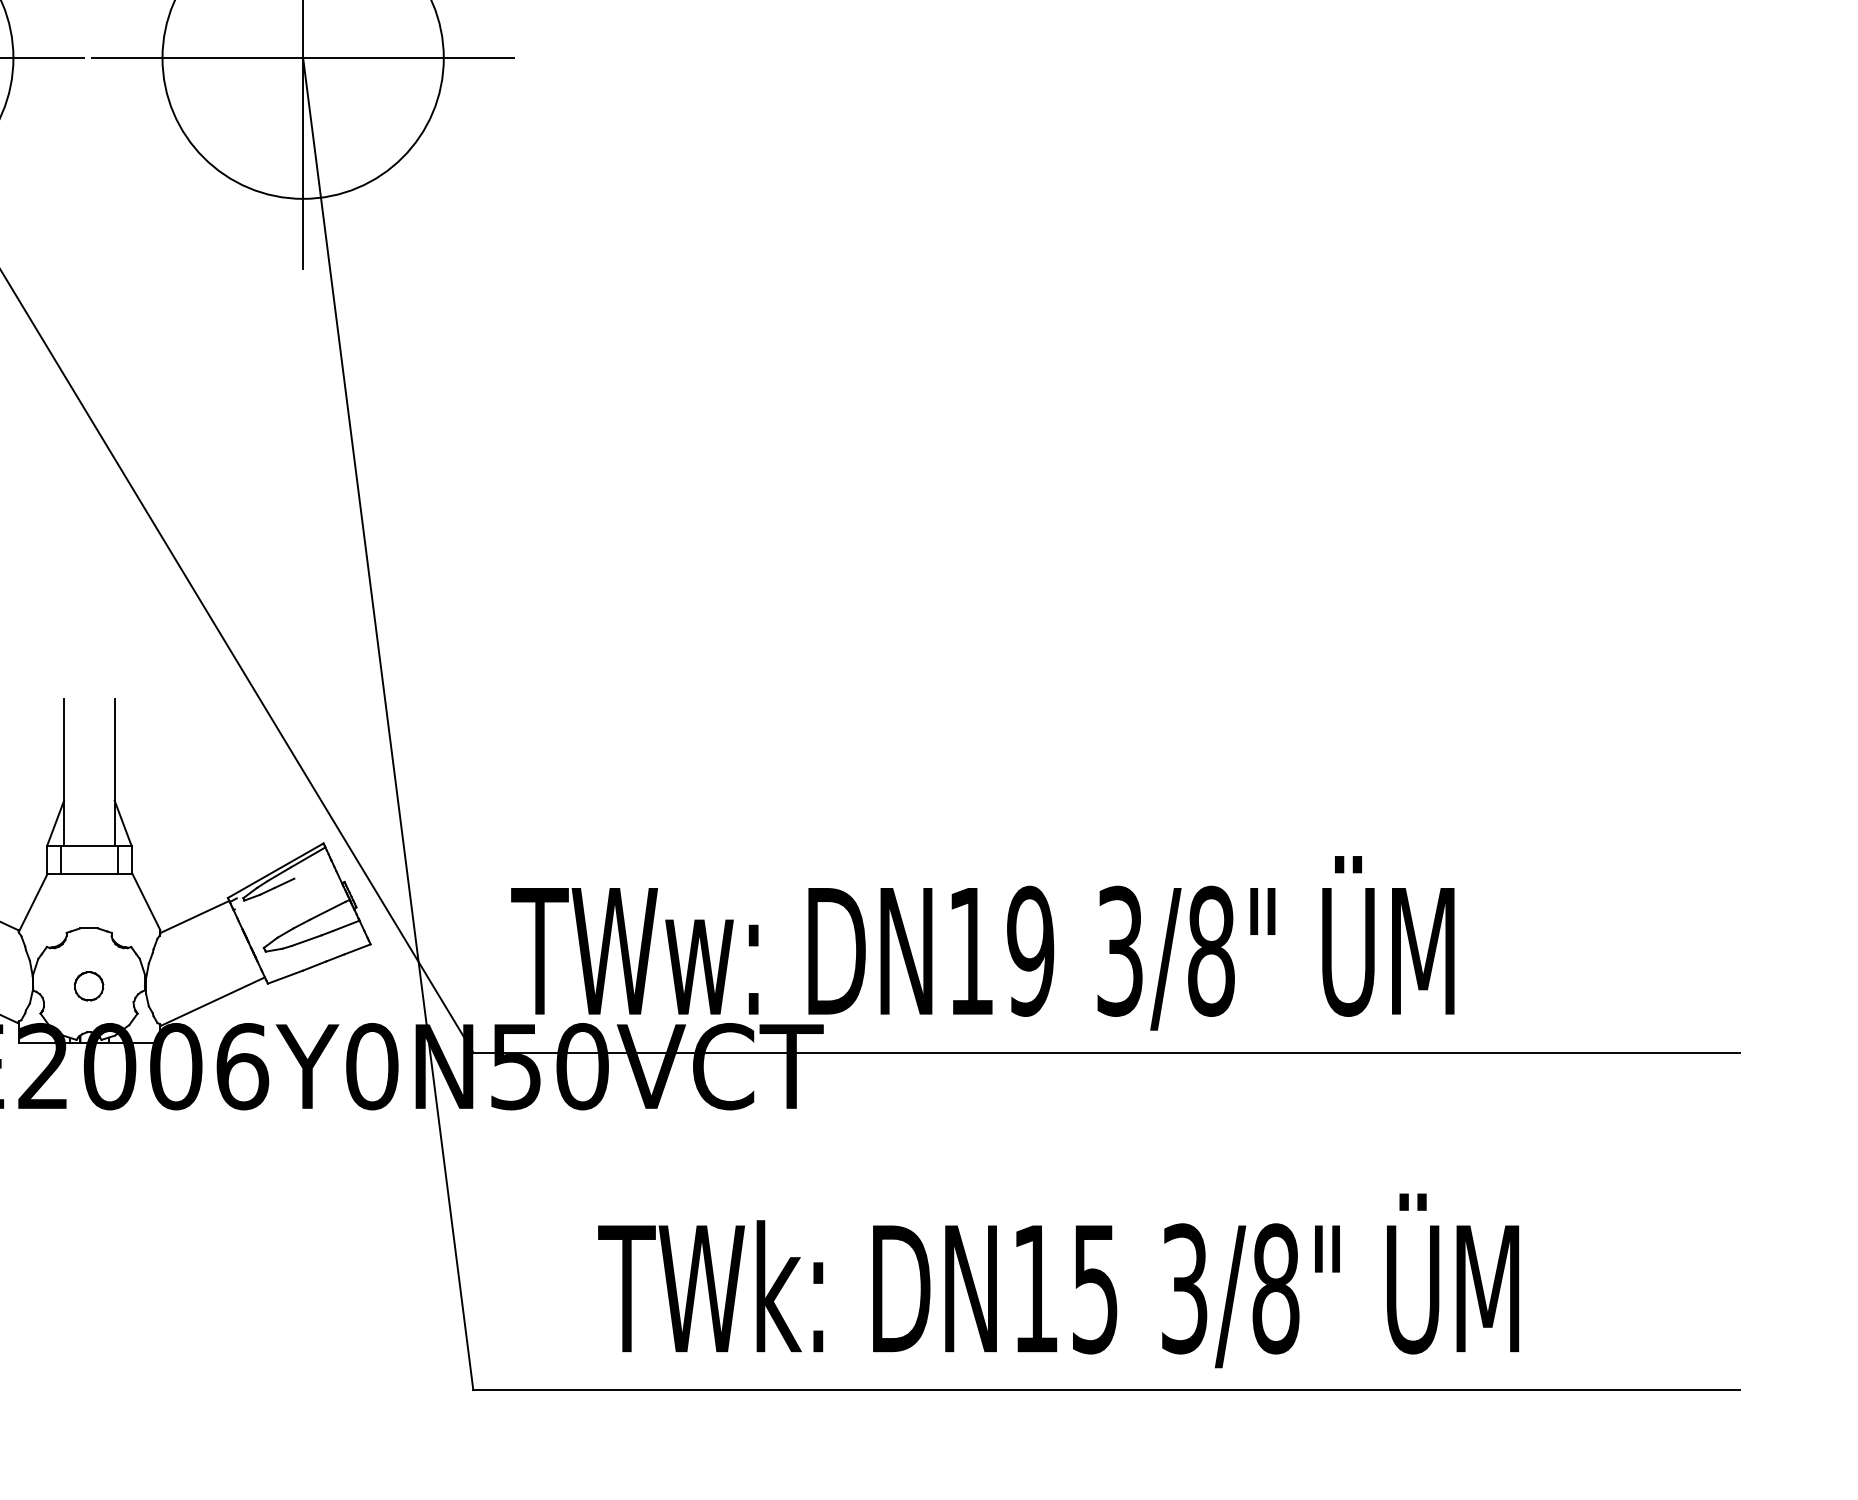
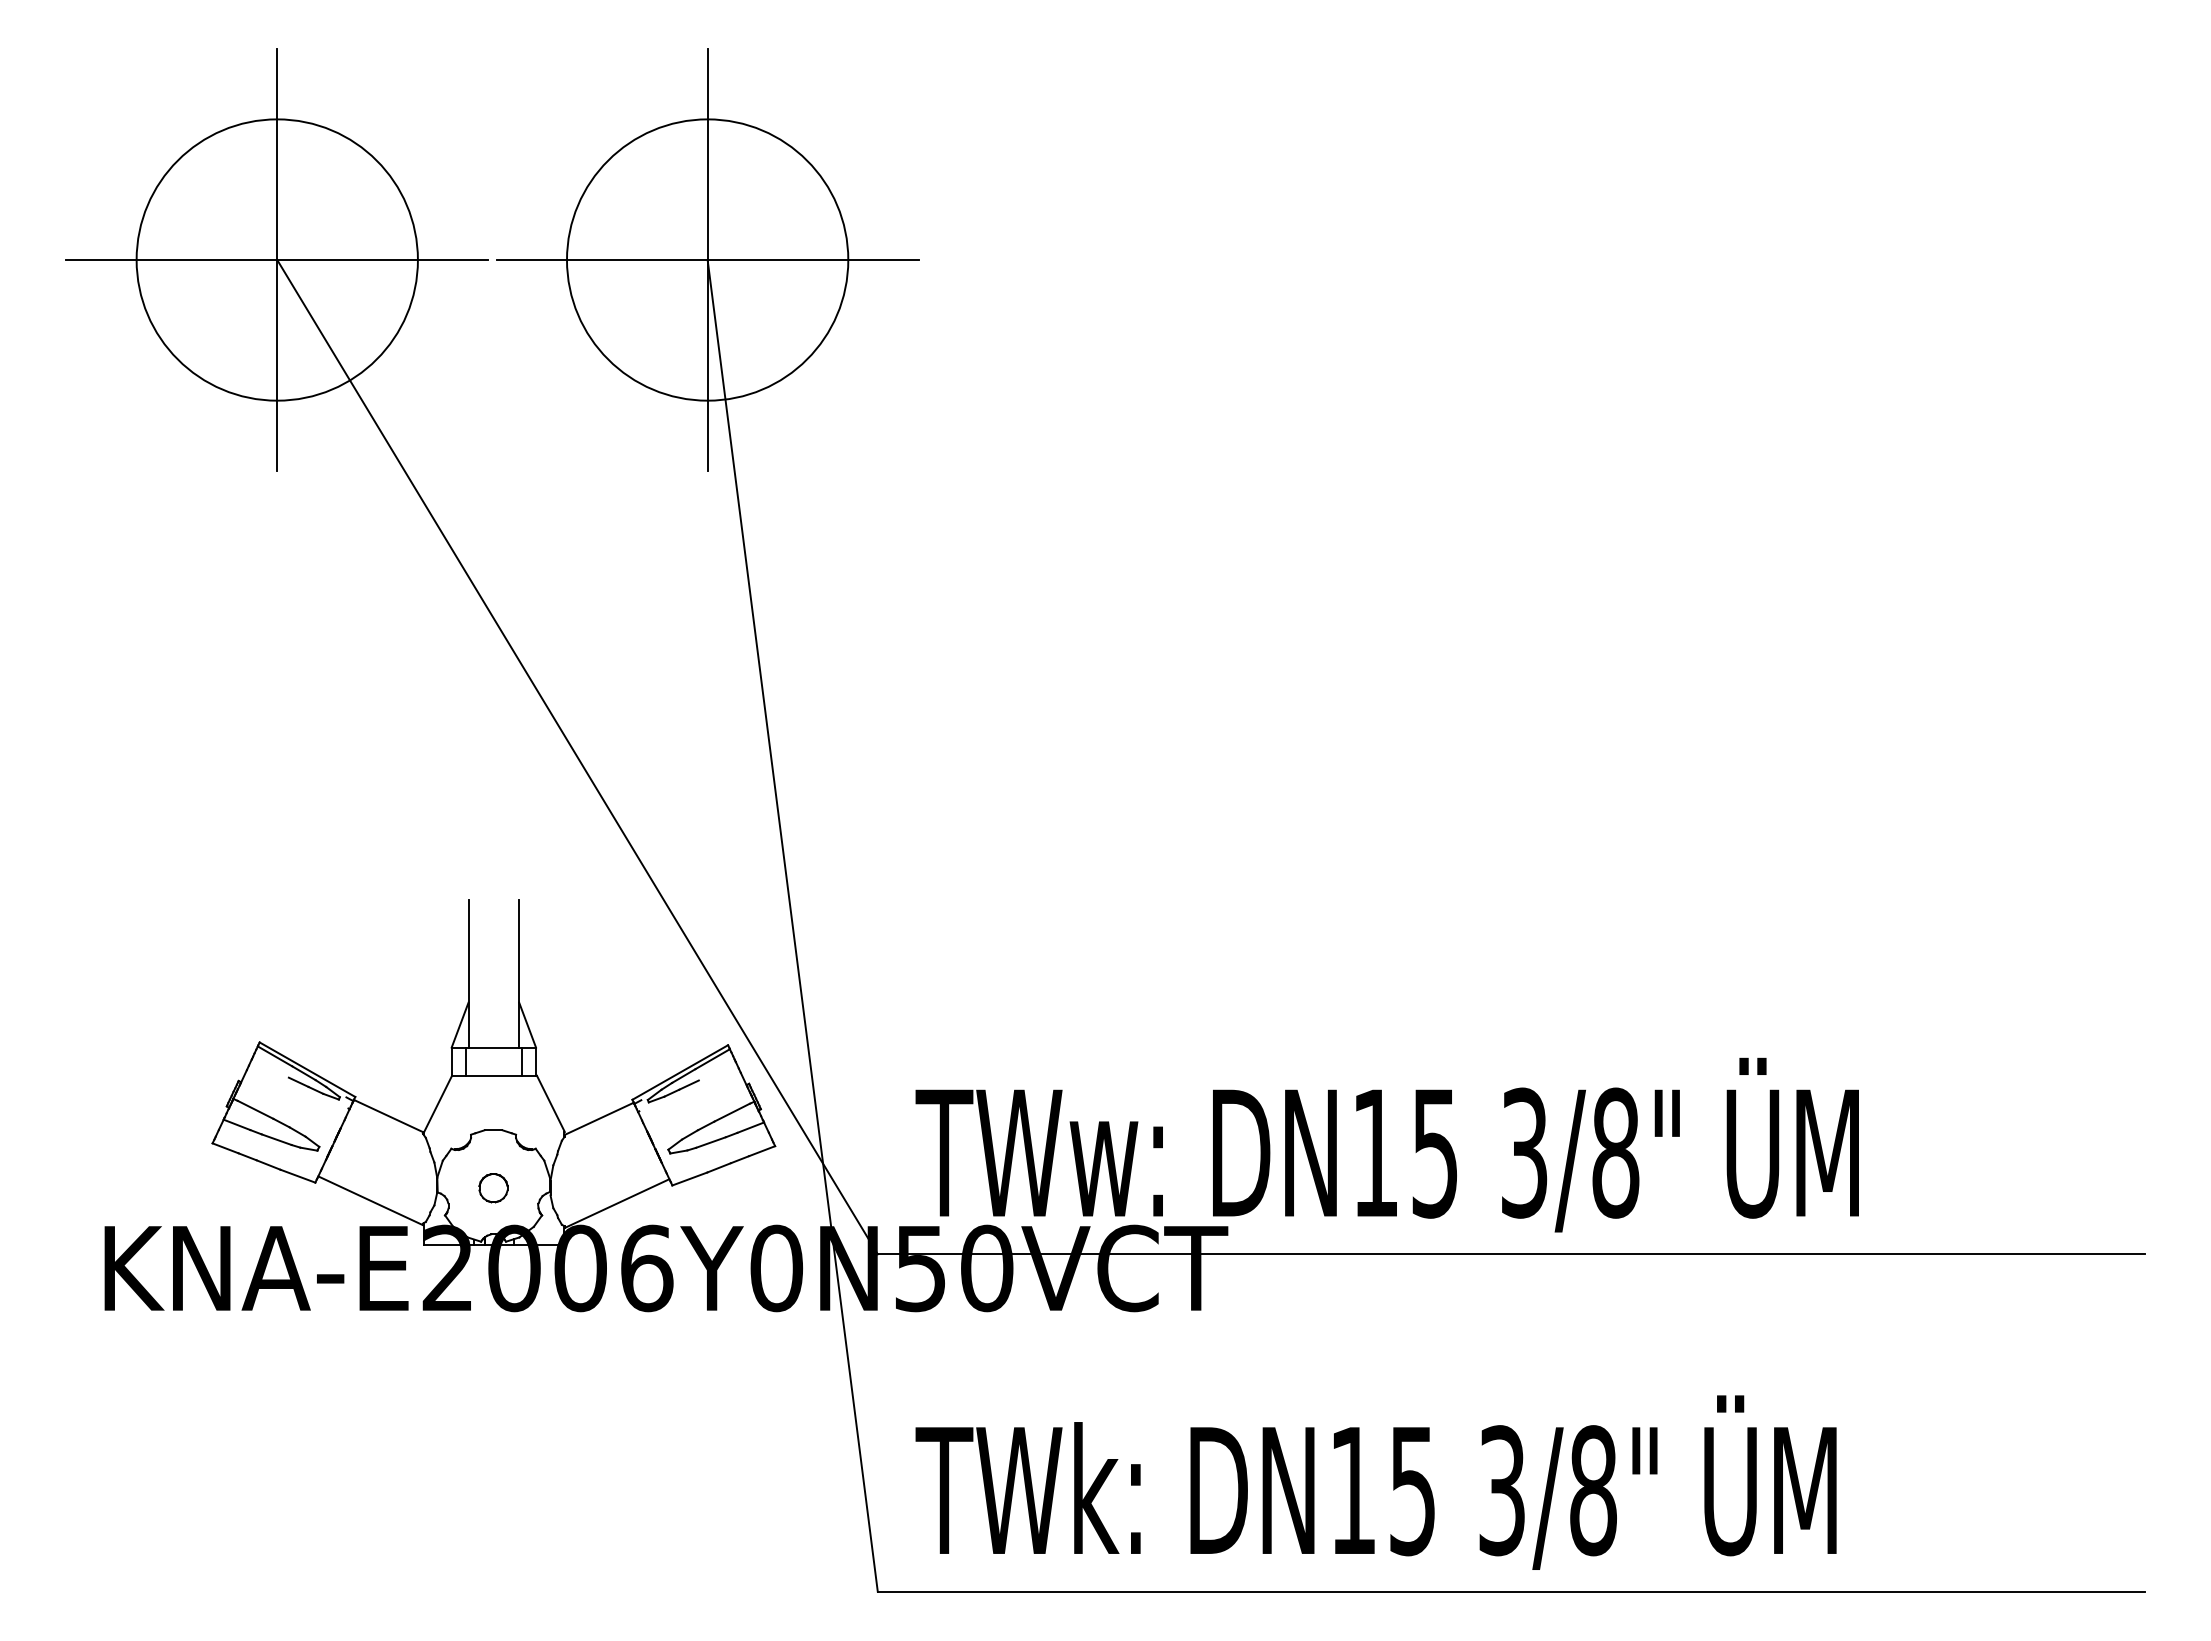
text: (1030, 950) -> (1434, 1152), DN19 -> DN15
text: (1058, 1280) -> (1375, 1482), moved

